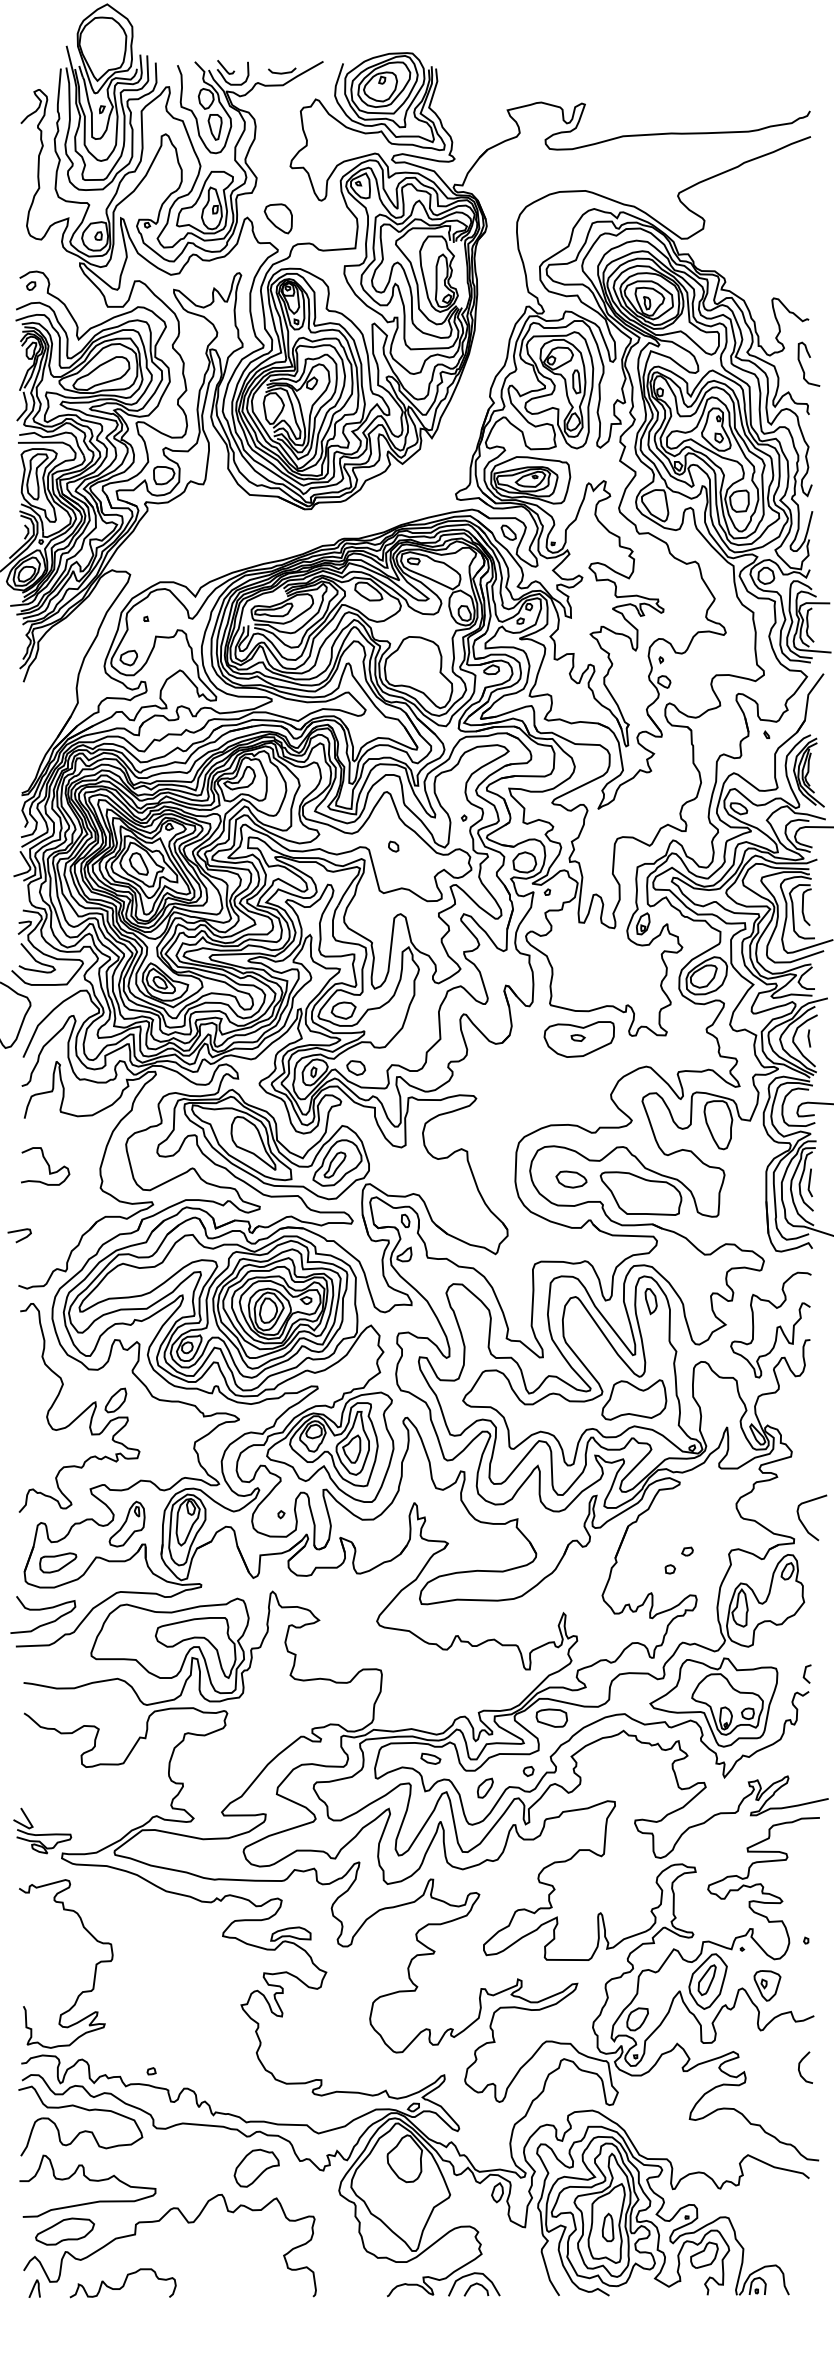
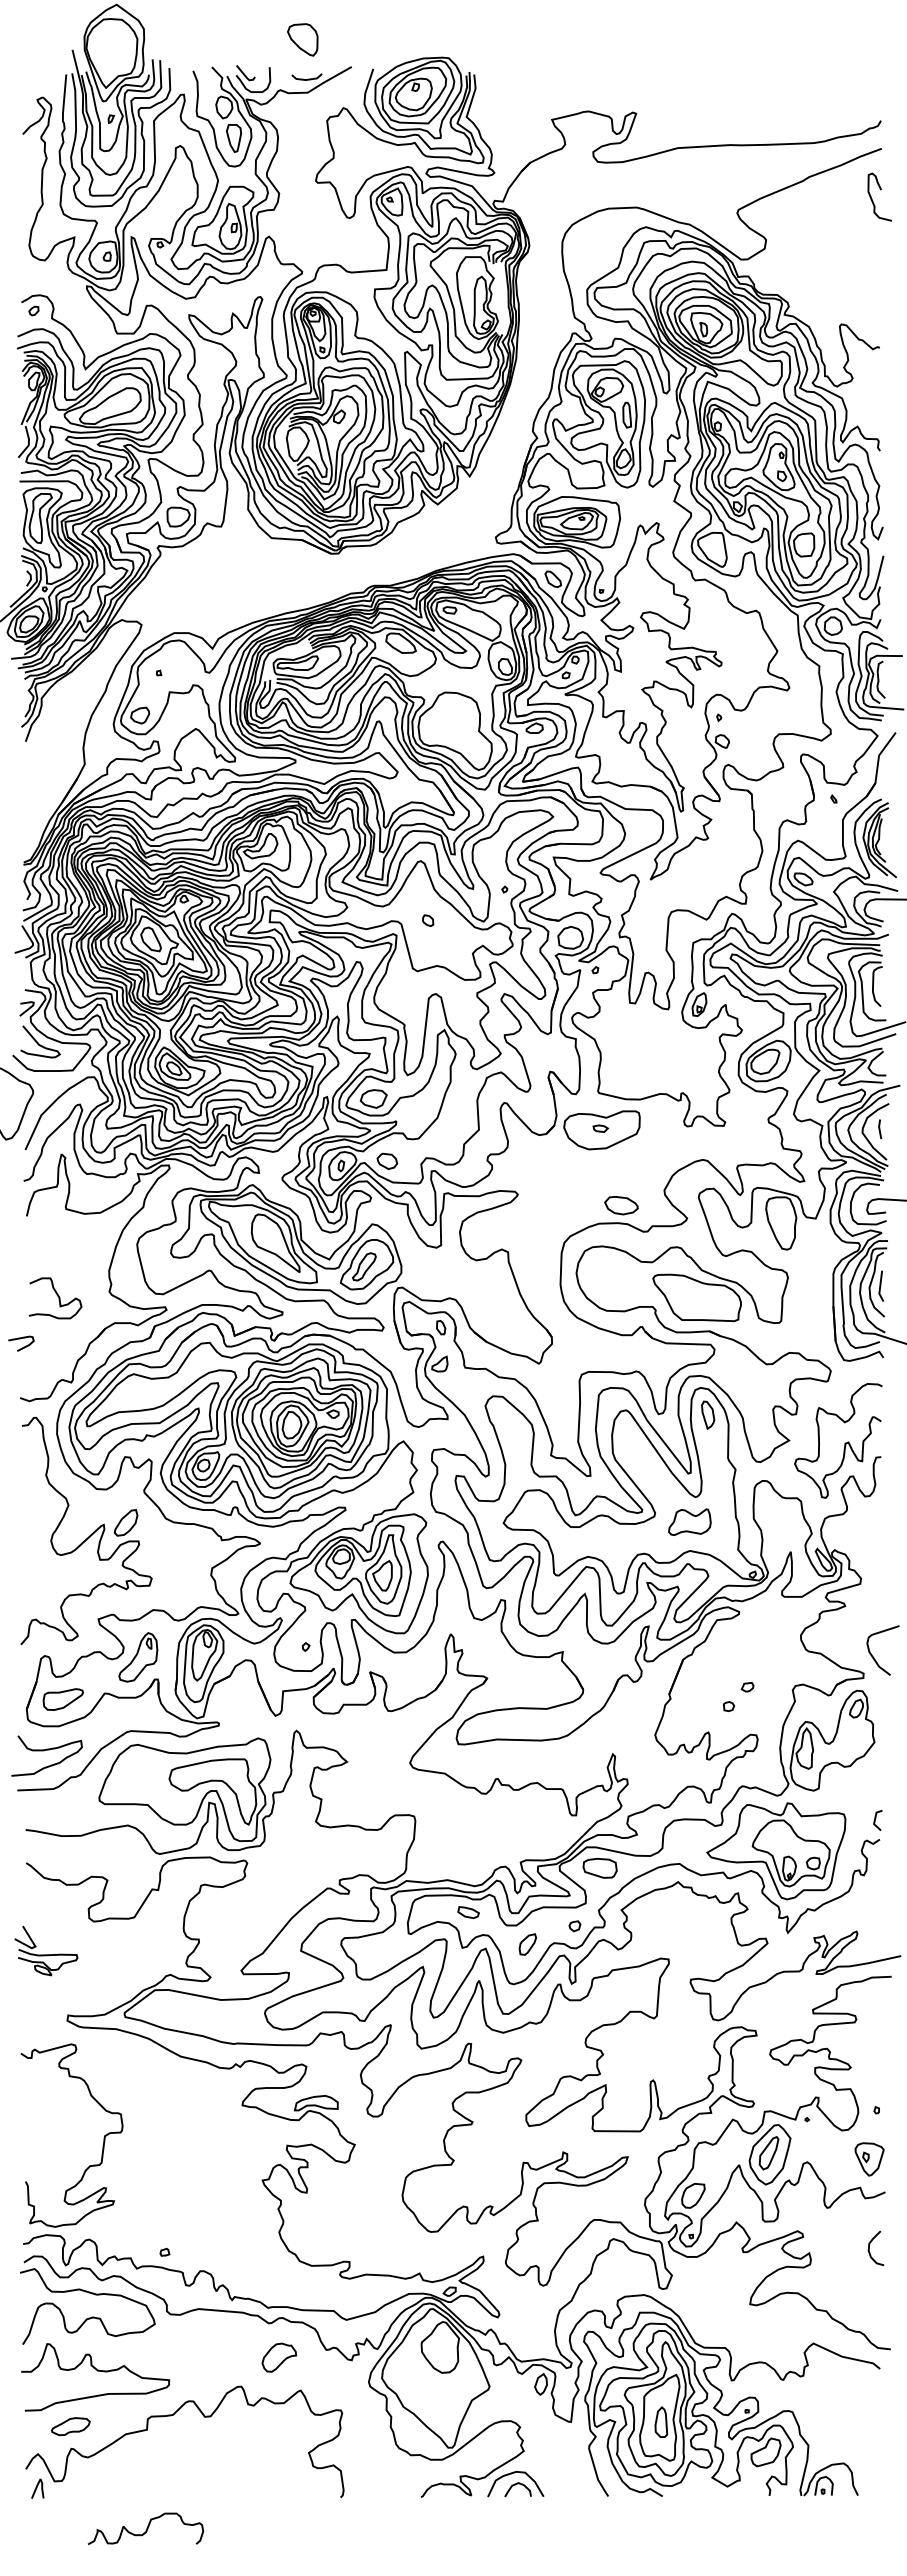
part: (278, 218) -> (302, 39), moved
curve: (809, 358) -> (880, 190), moved
part: (578, 1039) -> (601, 1130), moved
curve: (47, 1164) -> (57, 1296), moved
part: (571, 1179) -> (621, 1205), moved
part: (634, 1399) -> (689, 1521), size x0.6
part: (42, 1830) -> (46, 1950), moved
part: (767, 1985) -> (869, 2159), moved
part: (256, 2168) -> (279, 2357), size x0.7
part: (64, 2231) -> (70, 2426), size x0.6
curve: (123, 2282) -> (146, 2528), moved

